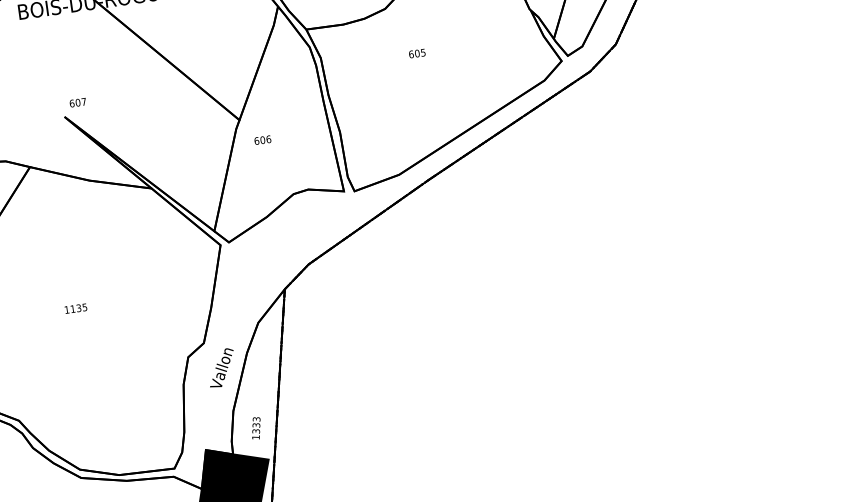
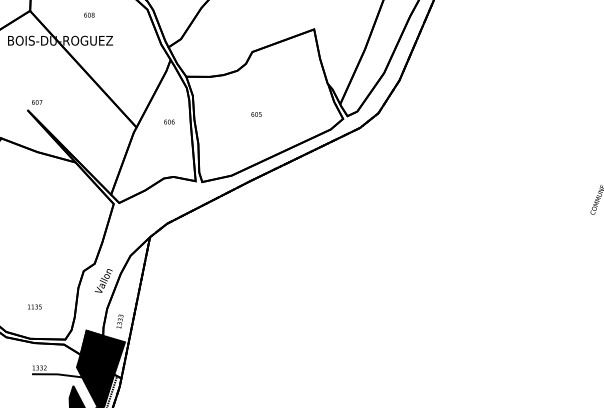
text: (417, 53) -> (256, 114), moved
text: (262, 139) -> (169, 121), moved
text: (75, 307) -> (34, 306), moved

